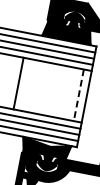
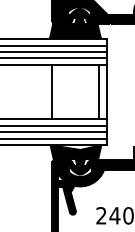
line: (18, 83) -> (52, 91), moved
line: (78, 95) -> (98, 92), dashed -> solid

